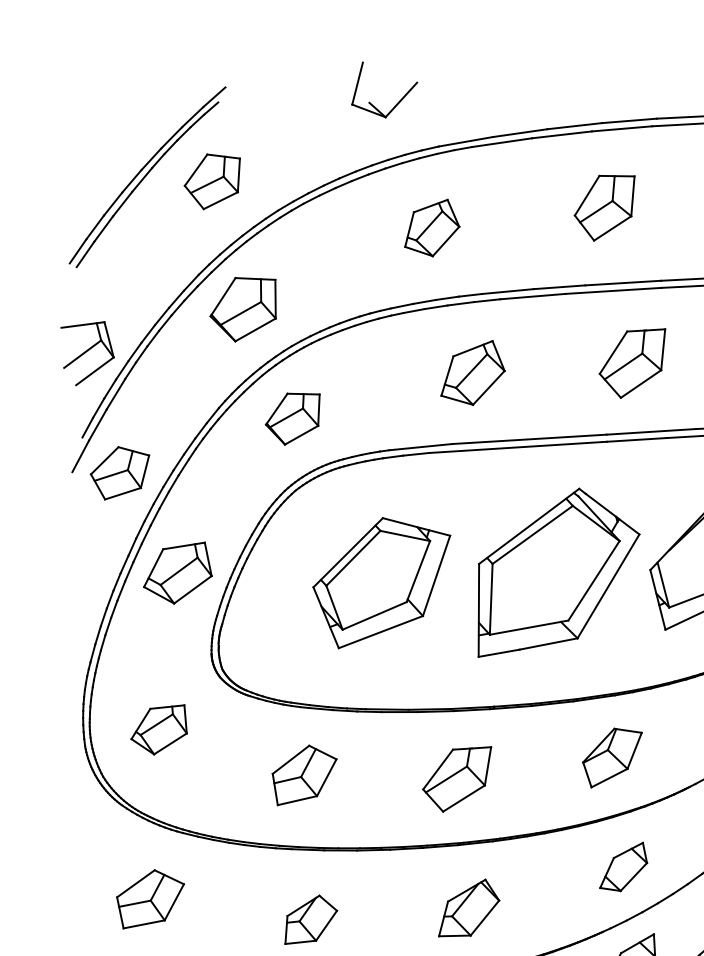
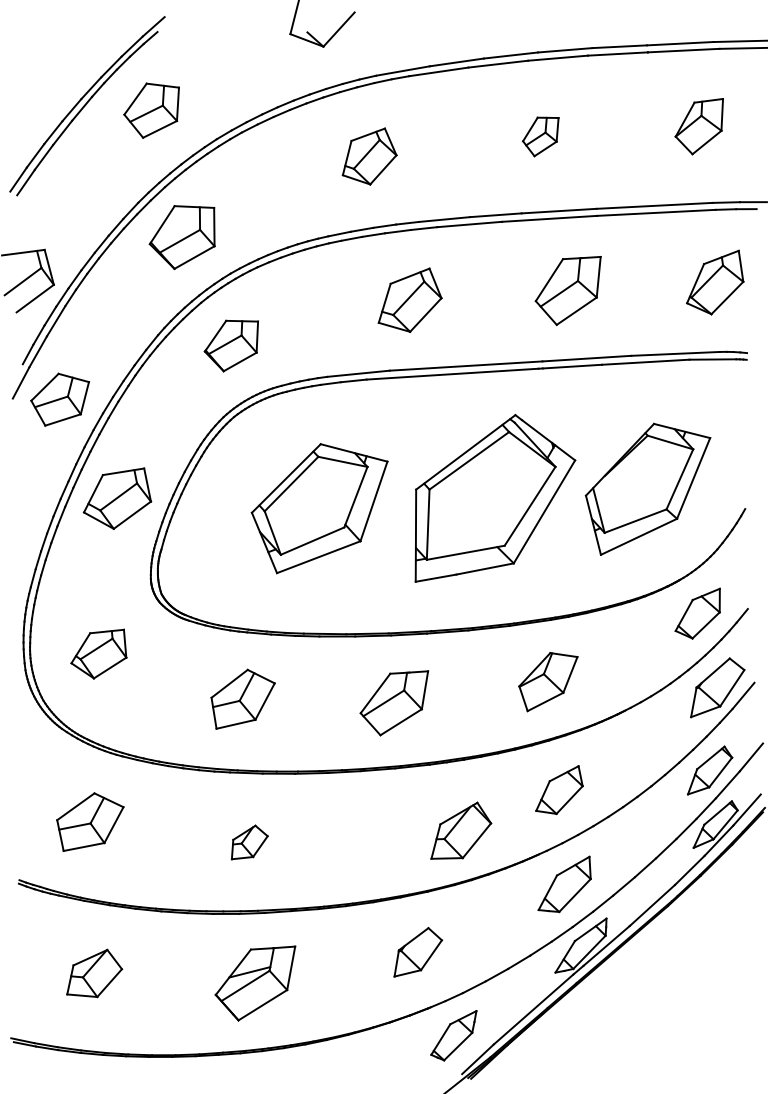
part: (604, 207) -> (540, 136), size x0.6
part: (469, 907) -> (461, 830), moved
part: (311, 919) -> (249, 842), size x0.7

